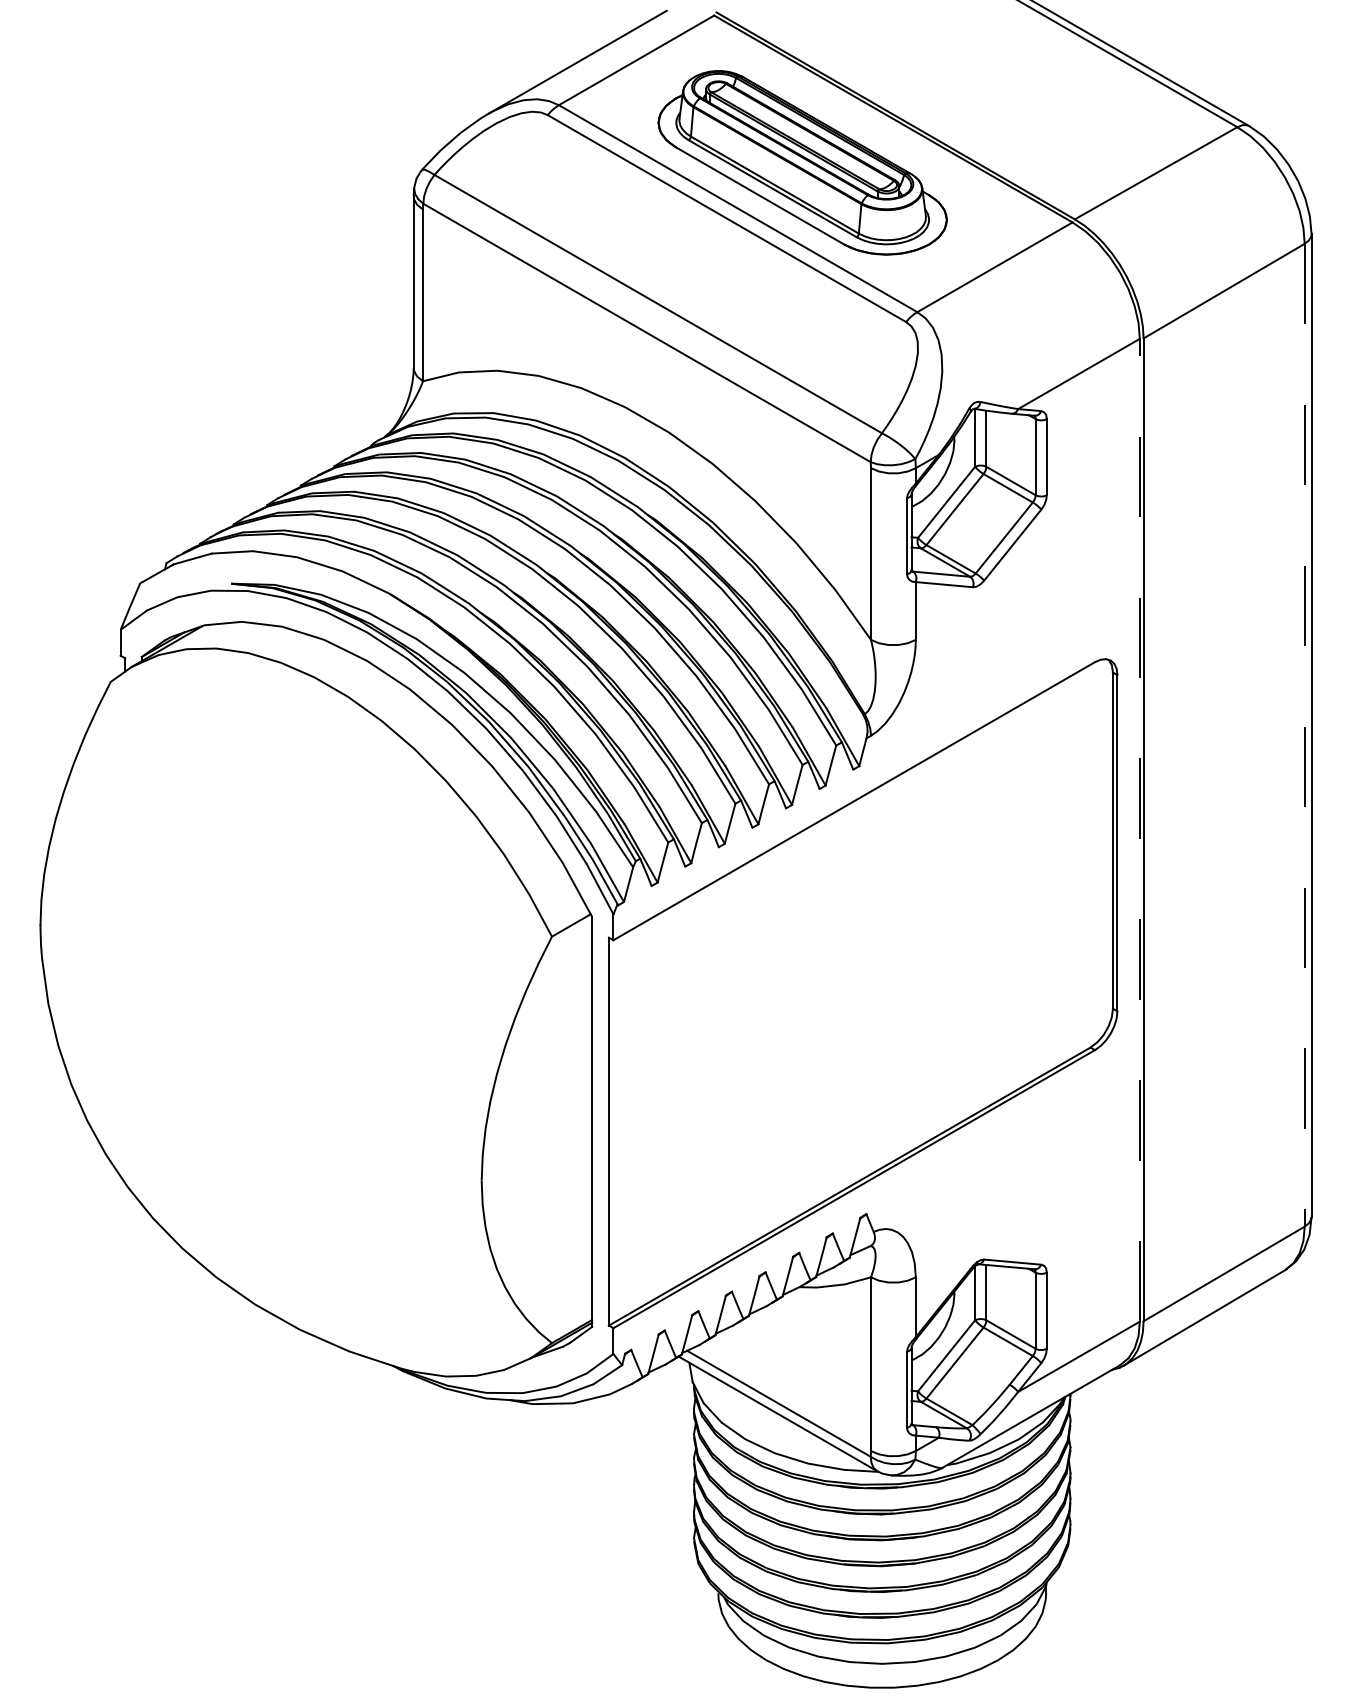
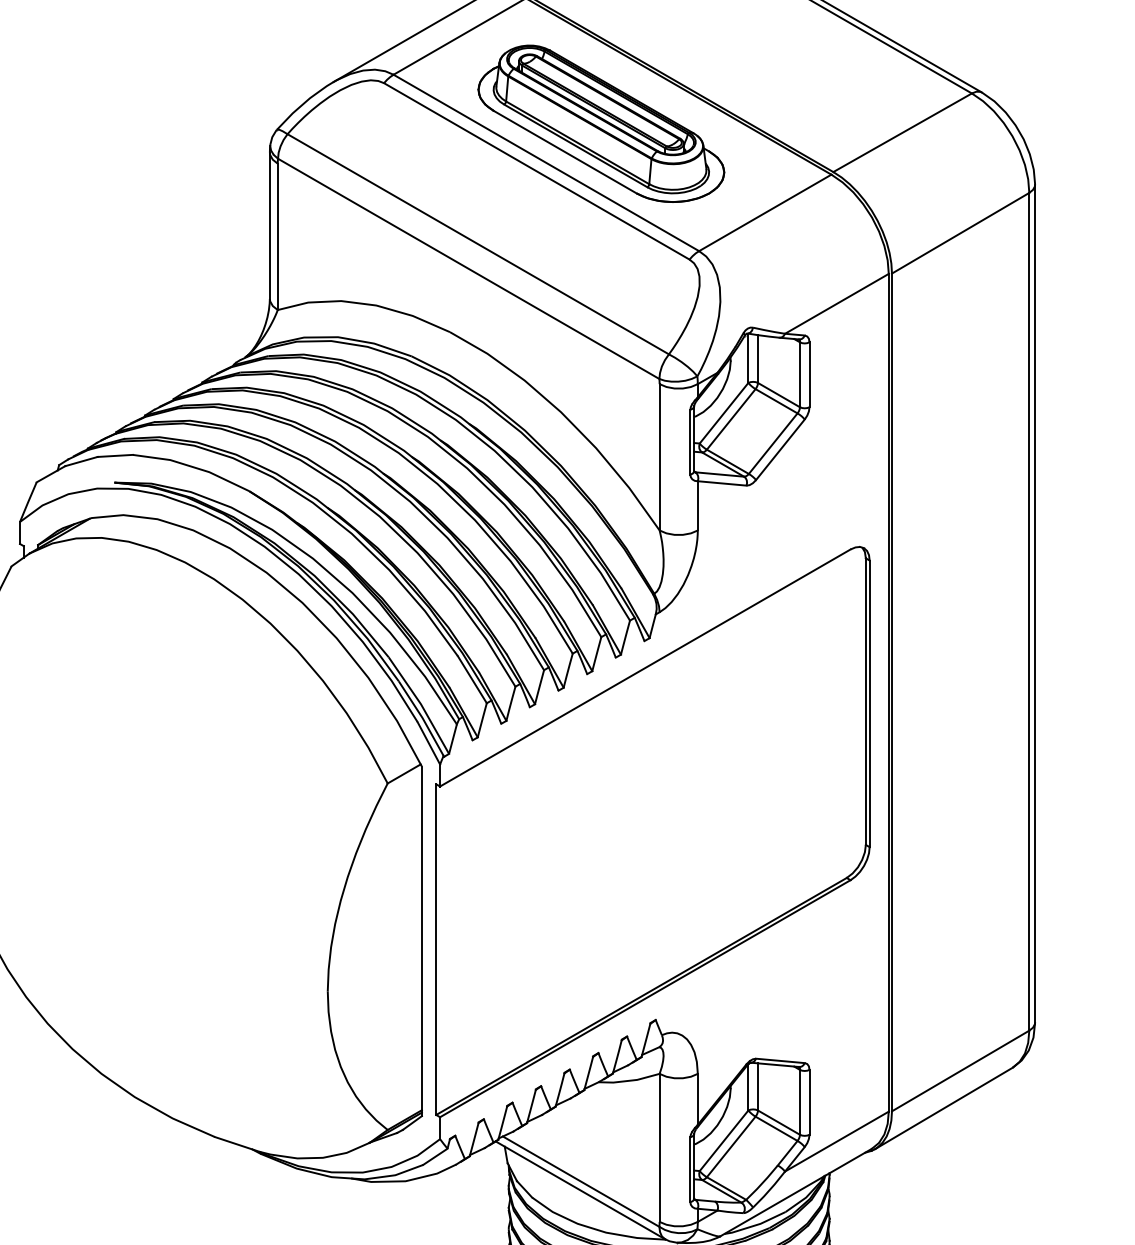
line: (1304, 735) -> (1029, 612), dashed -> solid
line: (1139, 829) -> (888, 692), dashed -> solid

